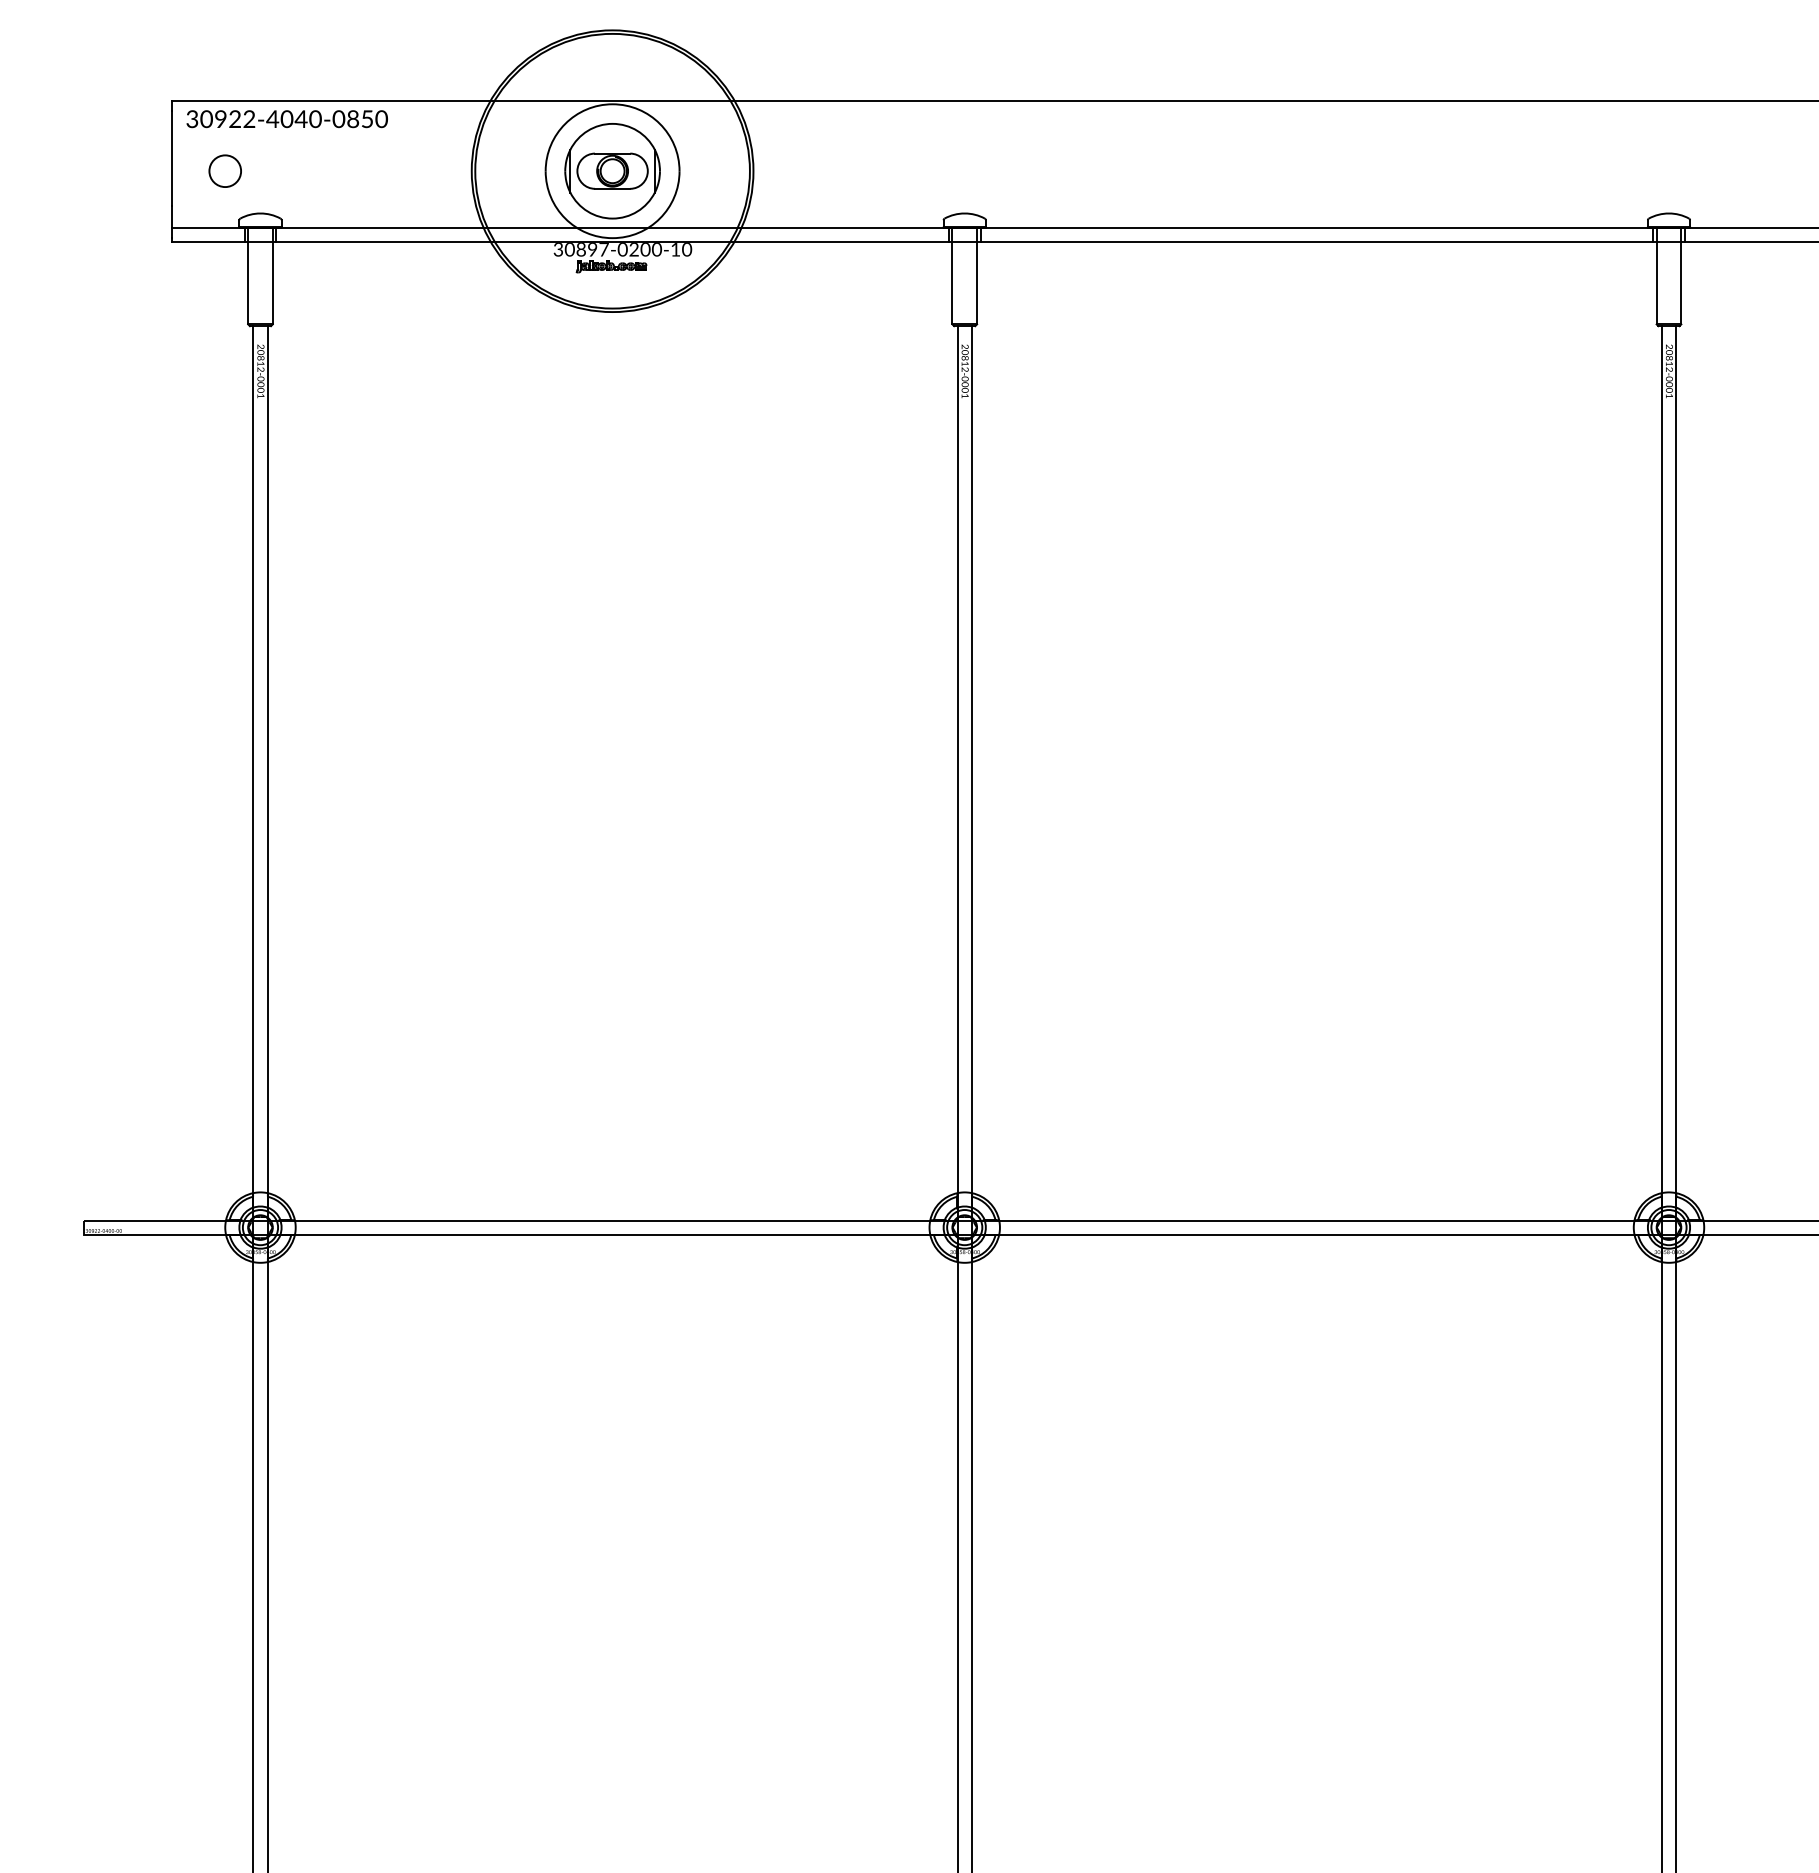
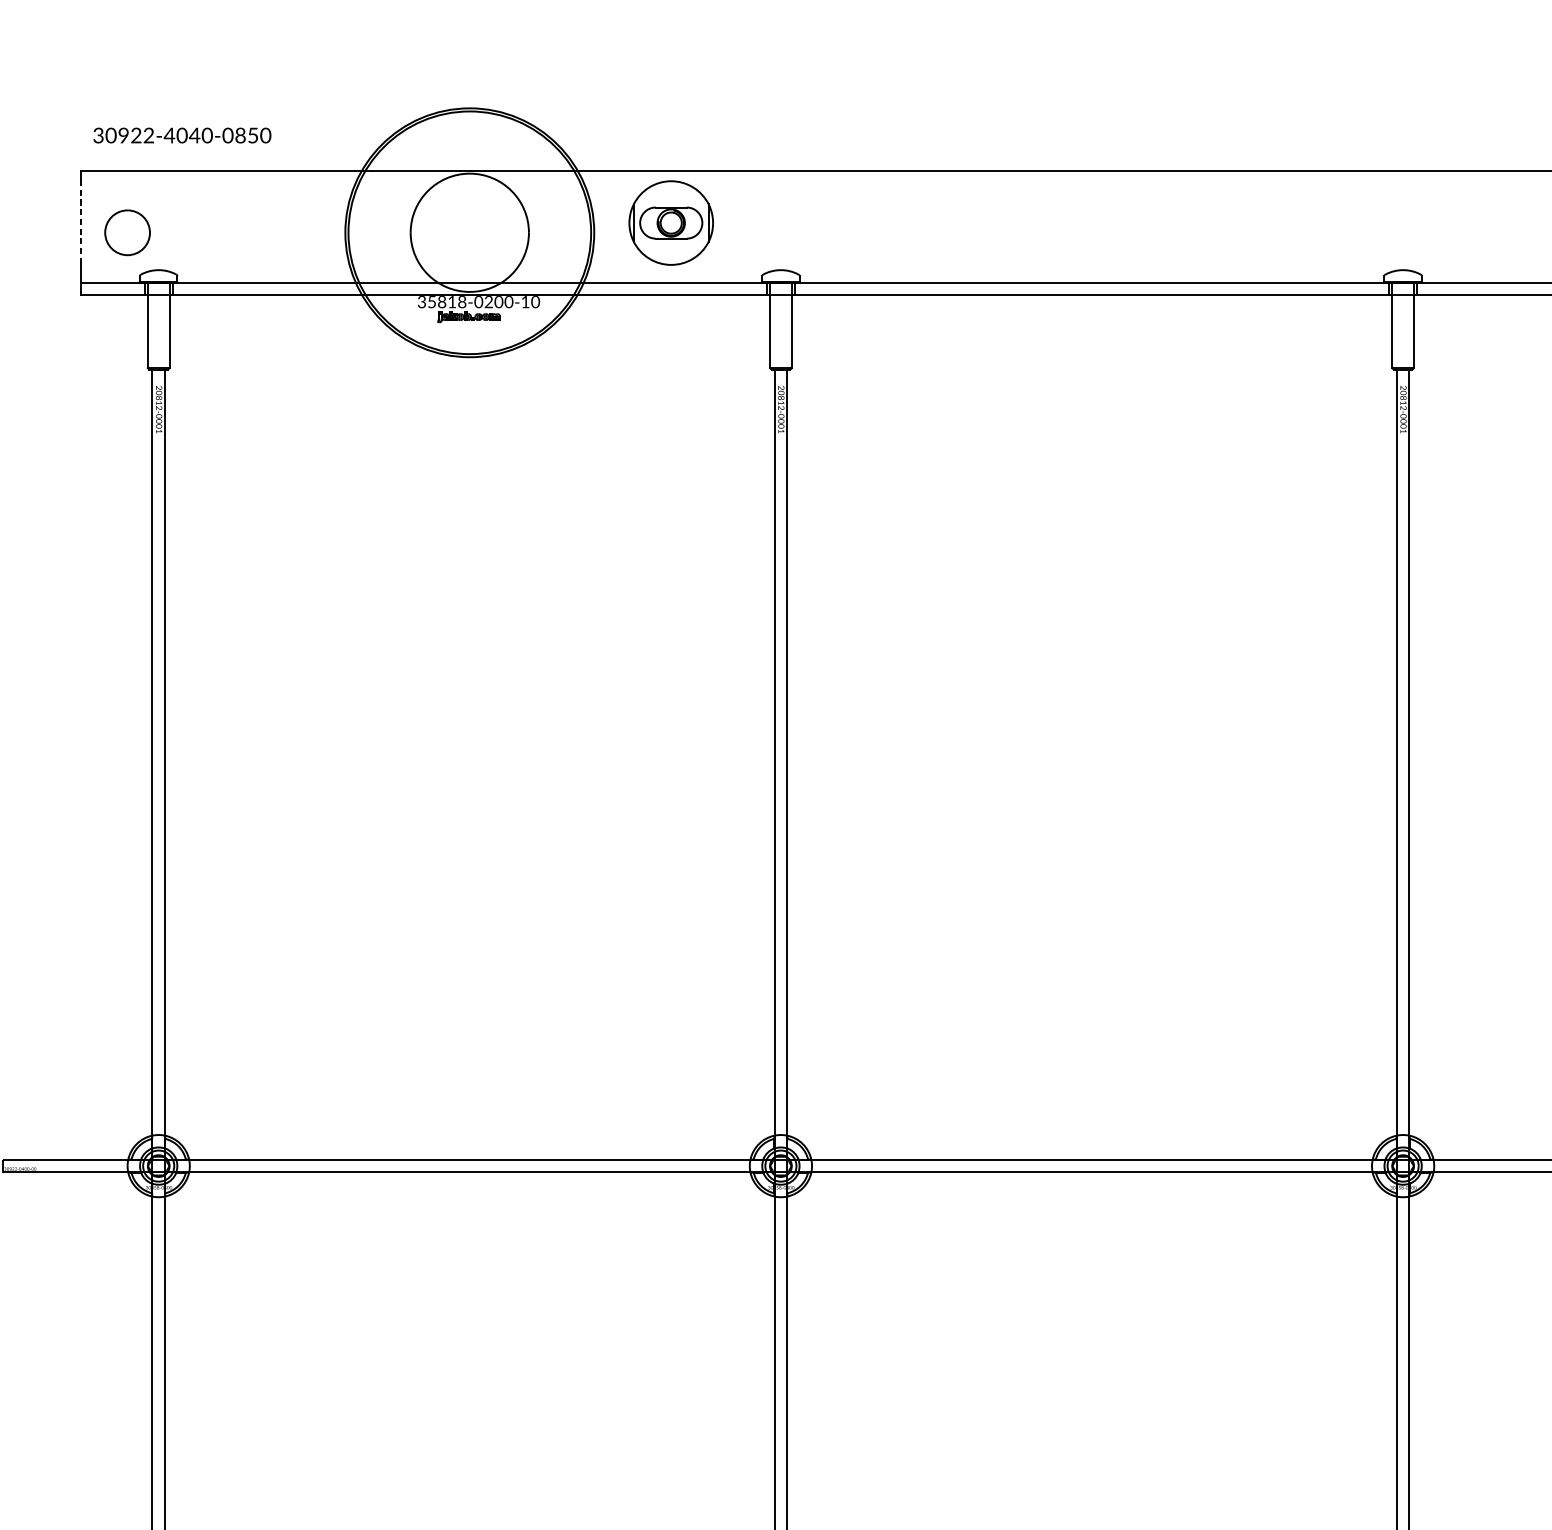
text: (286, 119) -> (181, 135), moved
line: (172, 158) -> (80, 221), solid -> dashed
circle: (225, 171) -> (127, 233), size x1.6
part: (612, 171) -> (671, 223), moved
text: (586, 249) -> (446, 301), 30897-0200-10 -> 35818-0200-10

